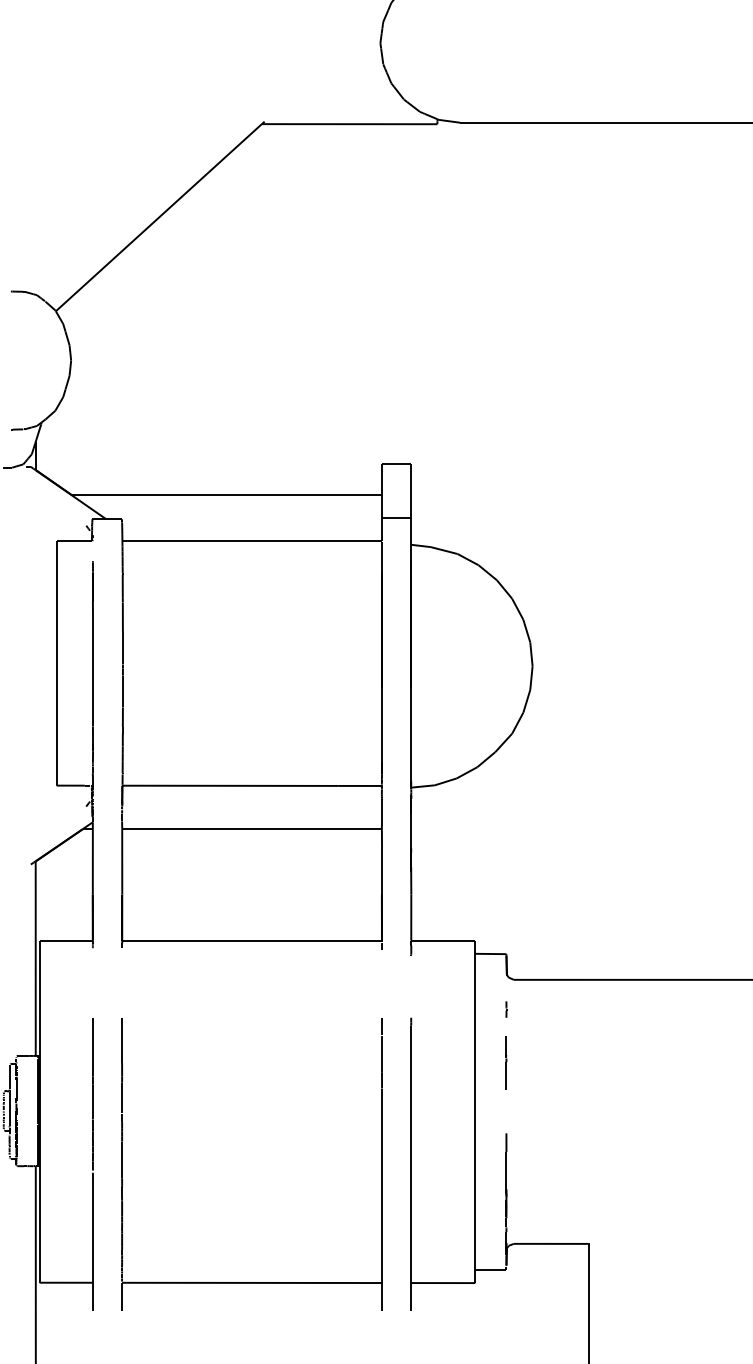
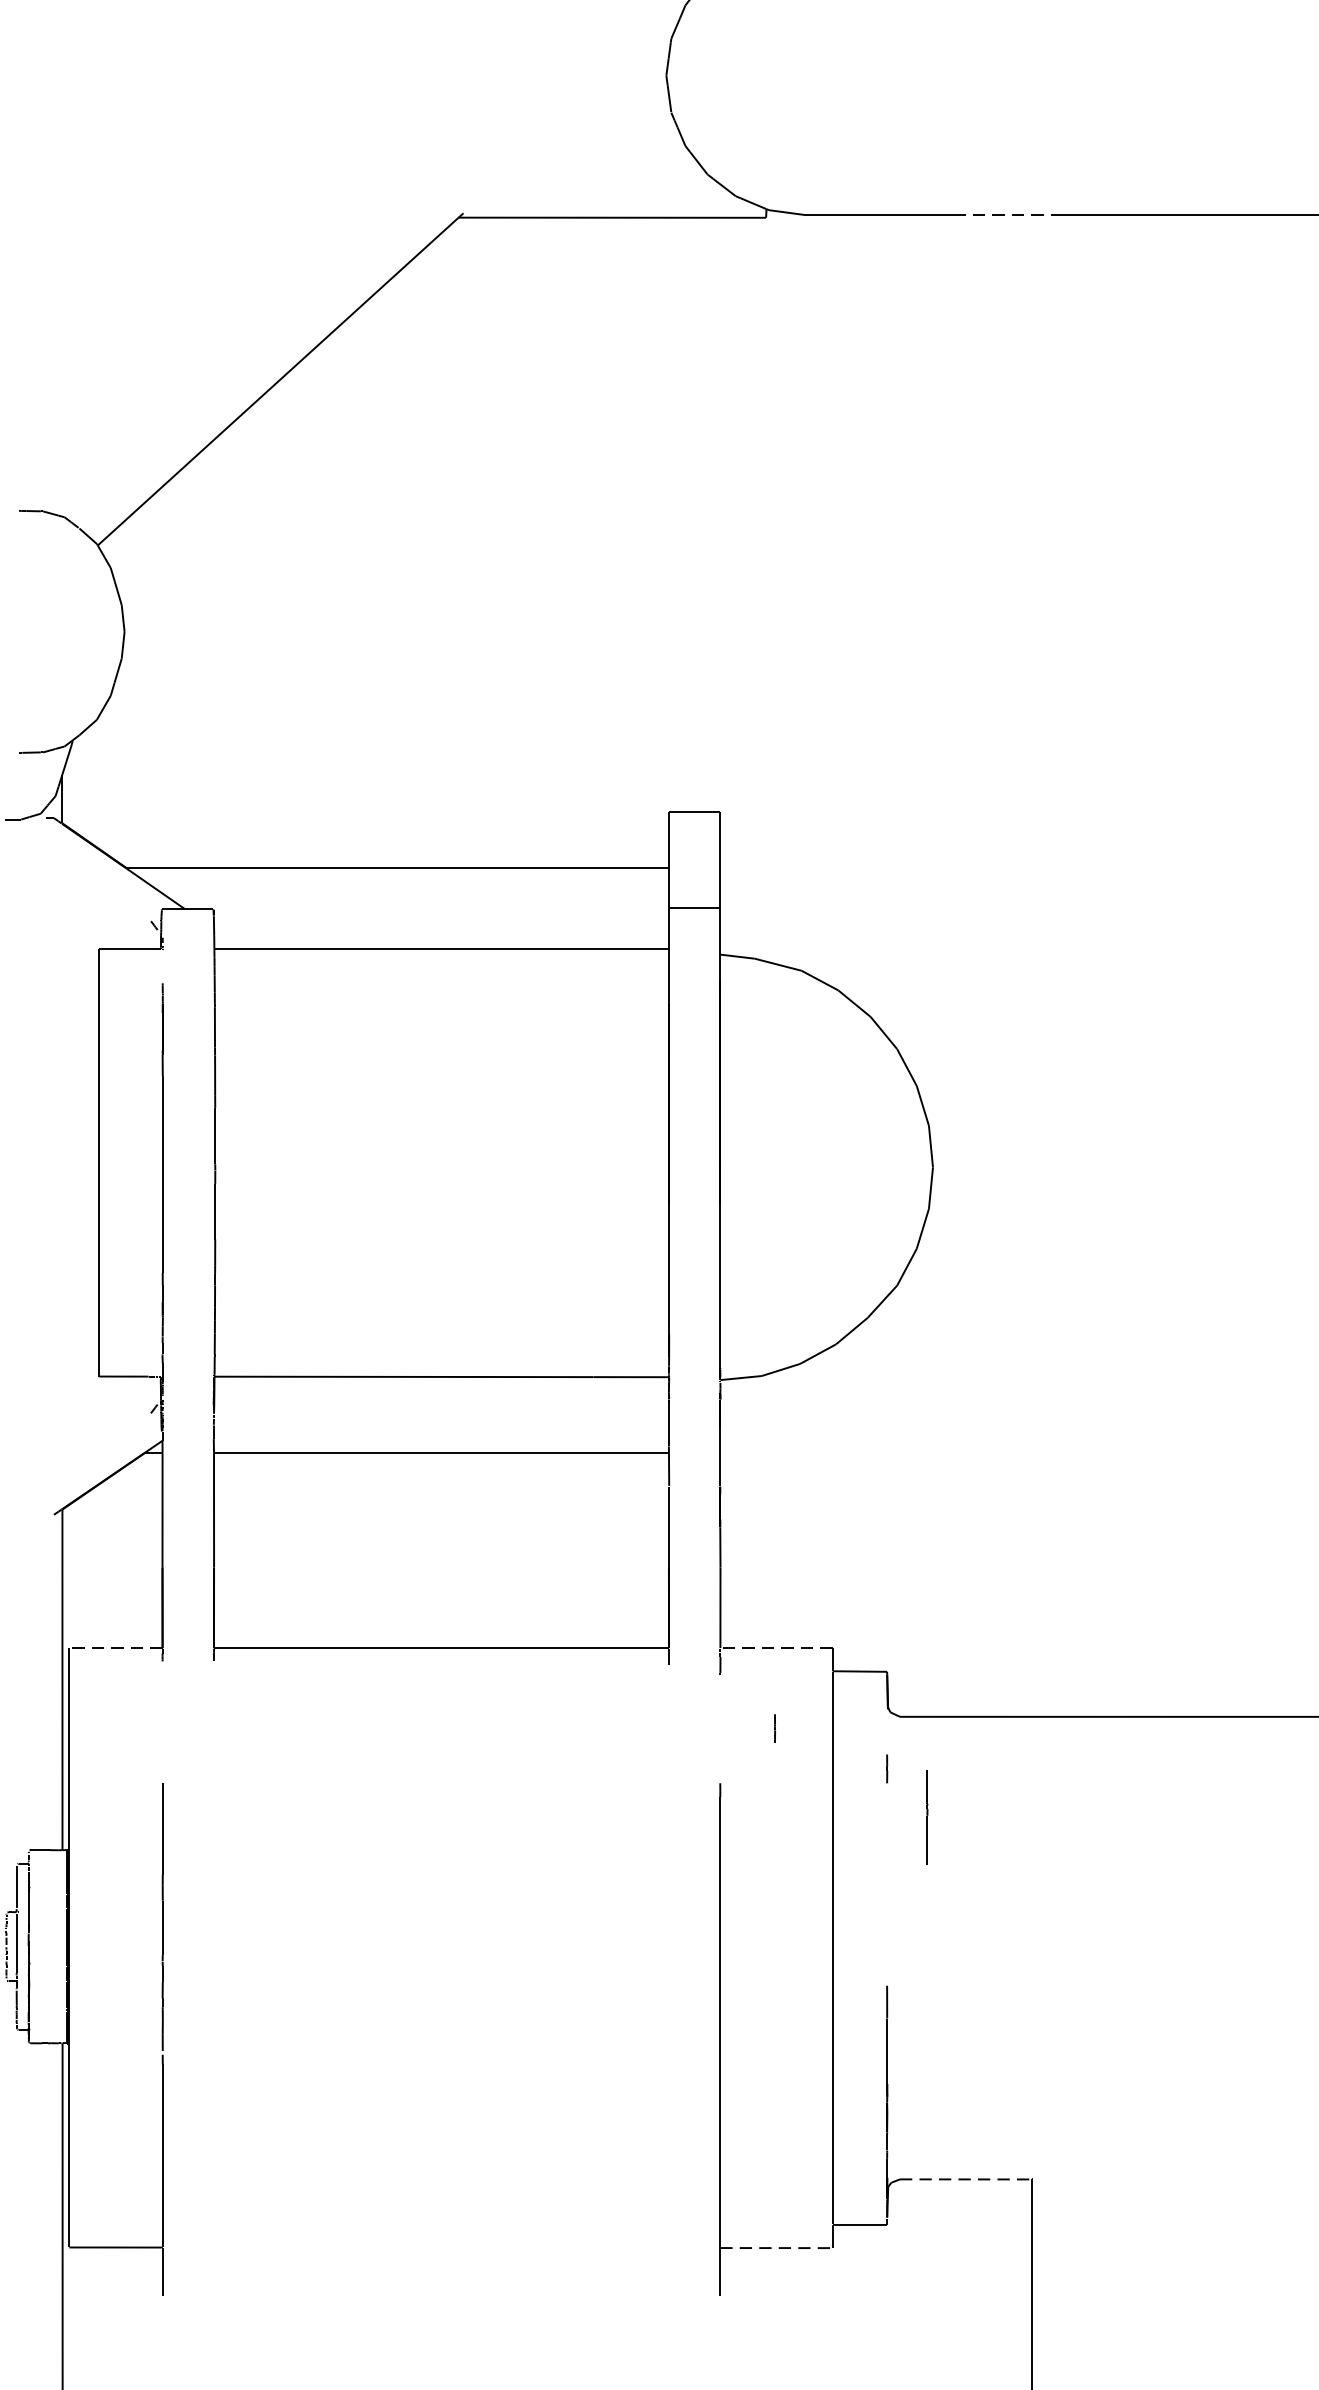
line: (573, 122) -> (1004, 214), solid -> dashed
line: (66, 940) -> (116, 1647), solid -> dashed
line: (442, 940) -> (775, 1647), solid -> dashed
line: (442, 986) -> (775, 1728), added
line: (506, 1062) -> (927, 1816), moved
line: (551, 1243) -> (966, 2178), solid -> dashed
part: (251, 1282) -> (440, 2247), removed
line: (443, 1283) -> (776, 2248), solid -> dashed

